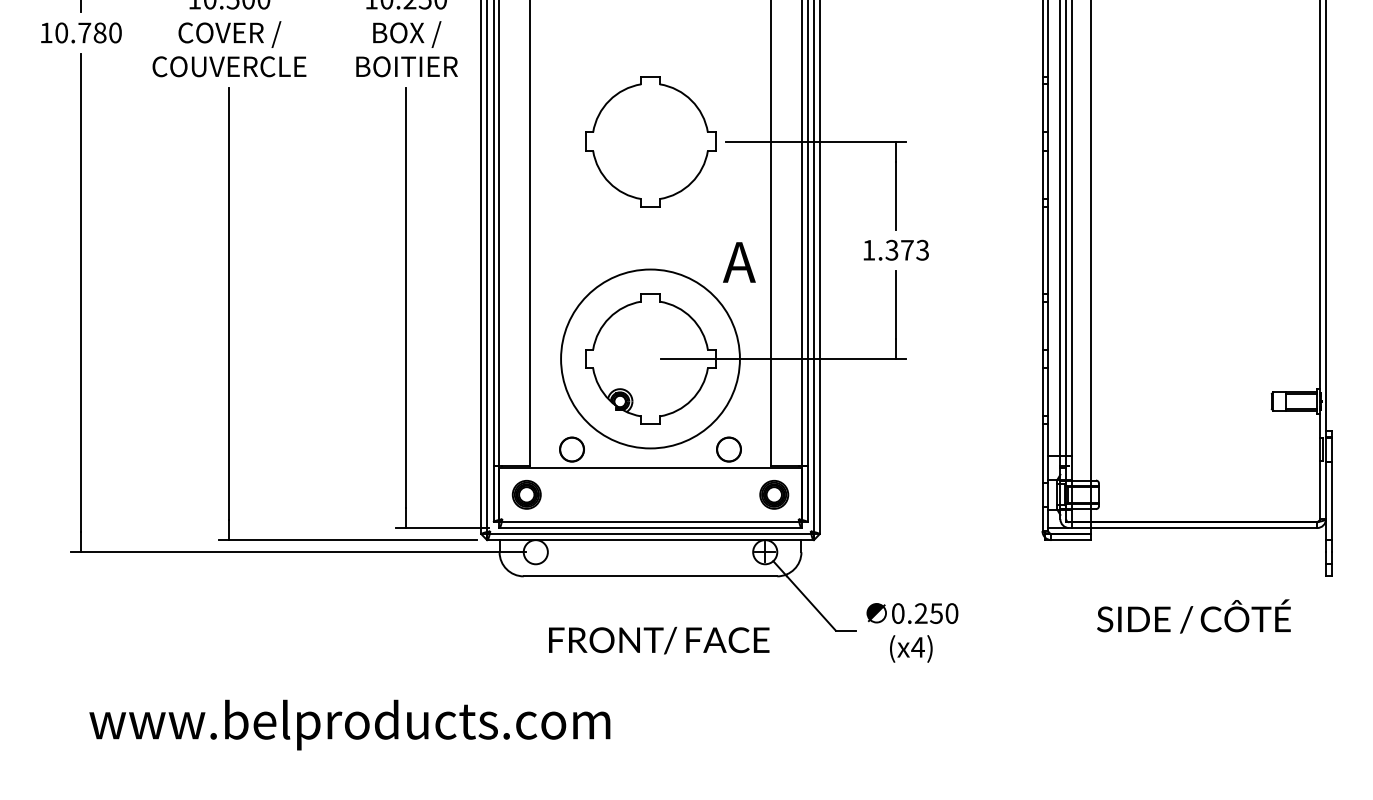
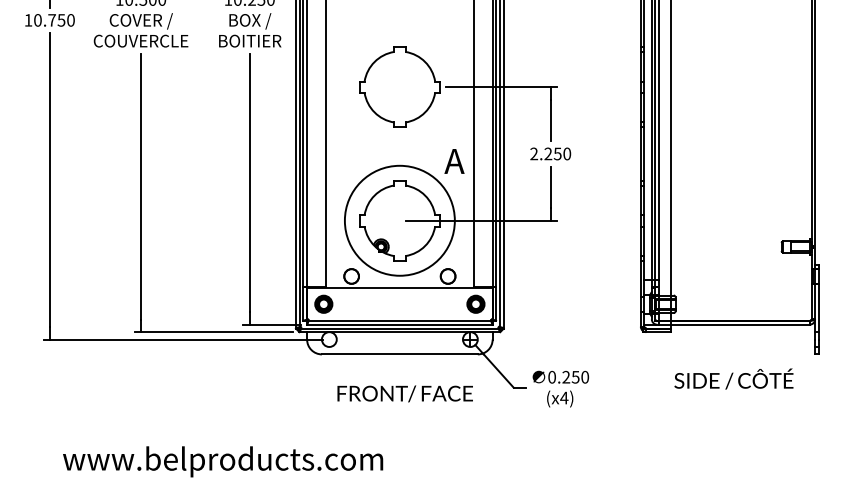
text: (100, 33) -> (61, 20), 10.780 -> 10.750
text: (895, 249) -> (550, 153), 1.373 -> 2.250
text: (350, 724) -> (223, 461), moved

